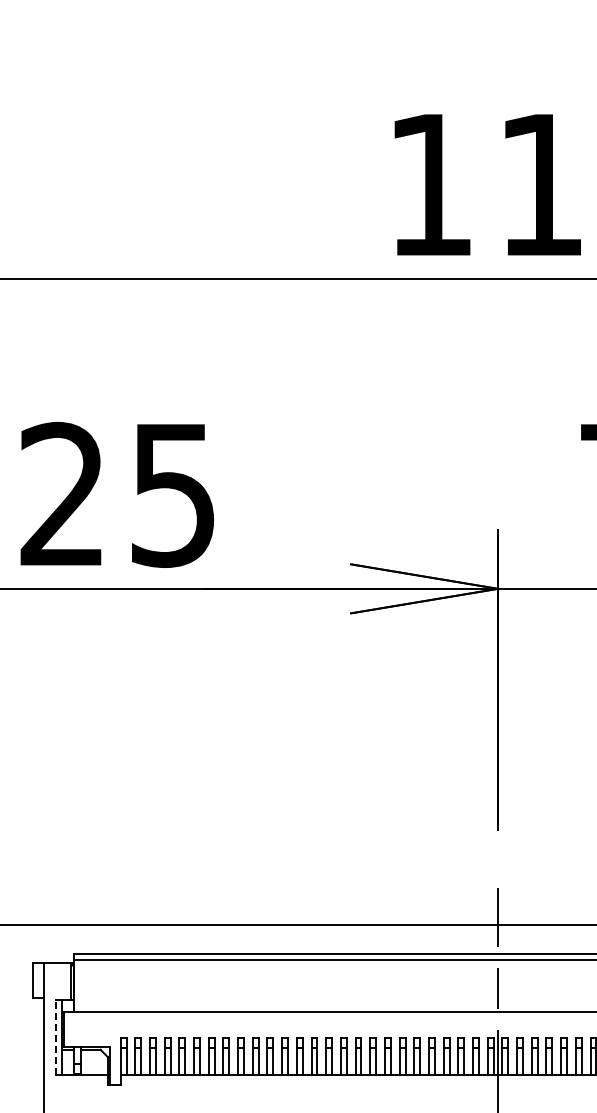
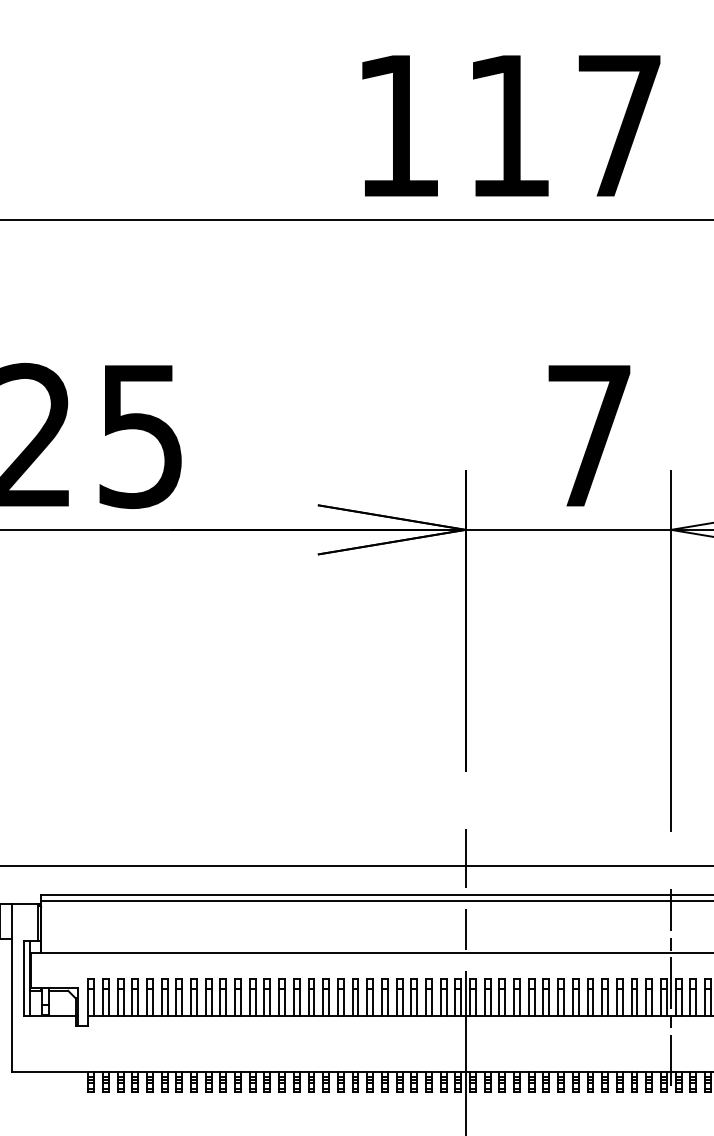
line: (55, 1036) -> (23, 977), dashed -> solid

